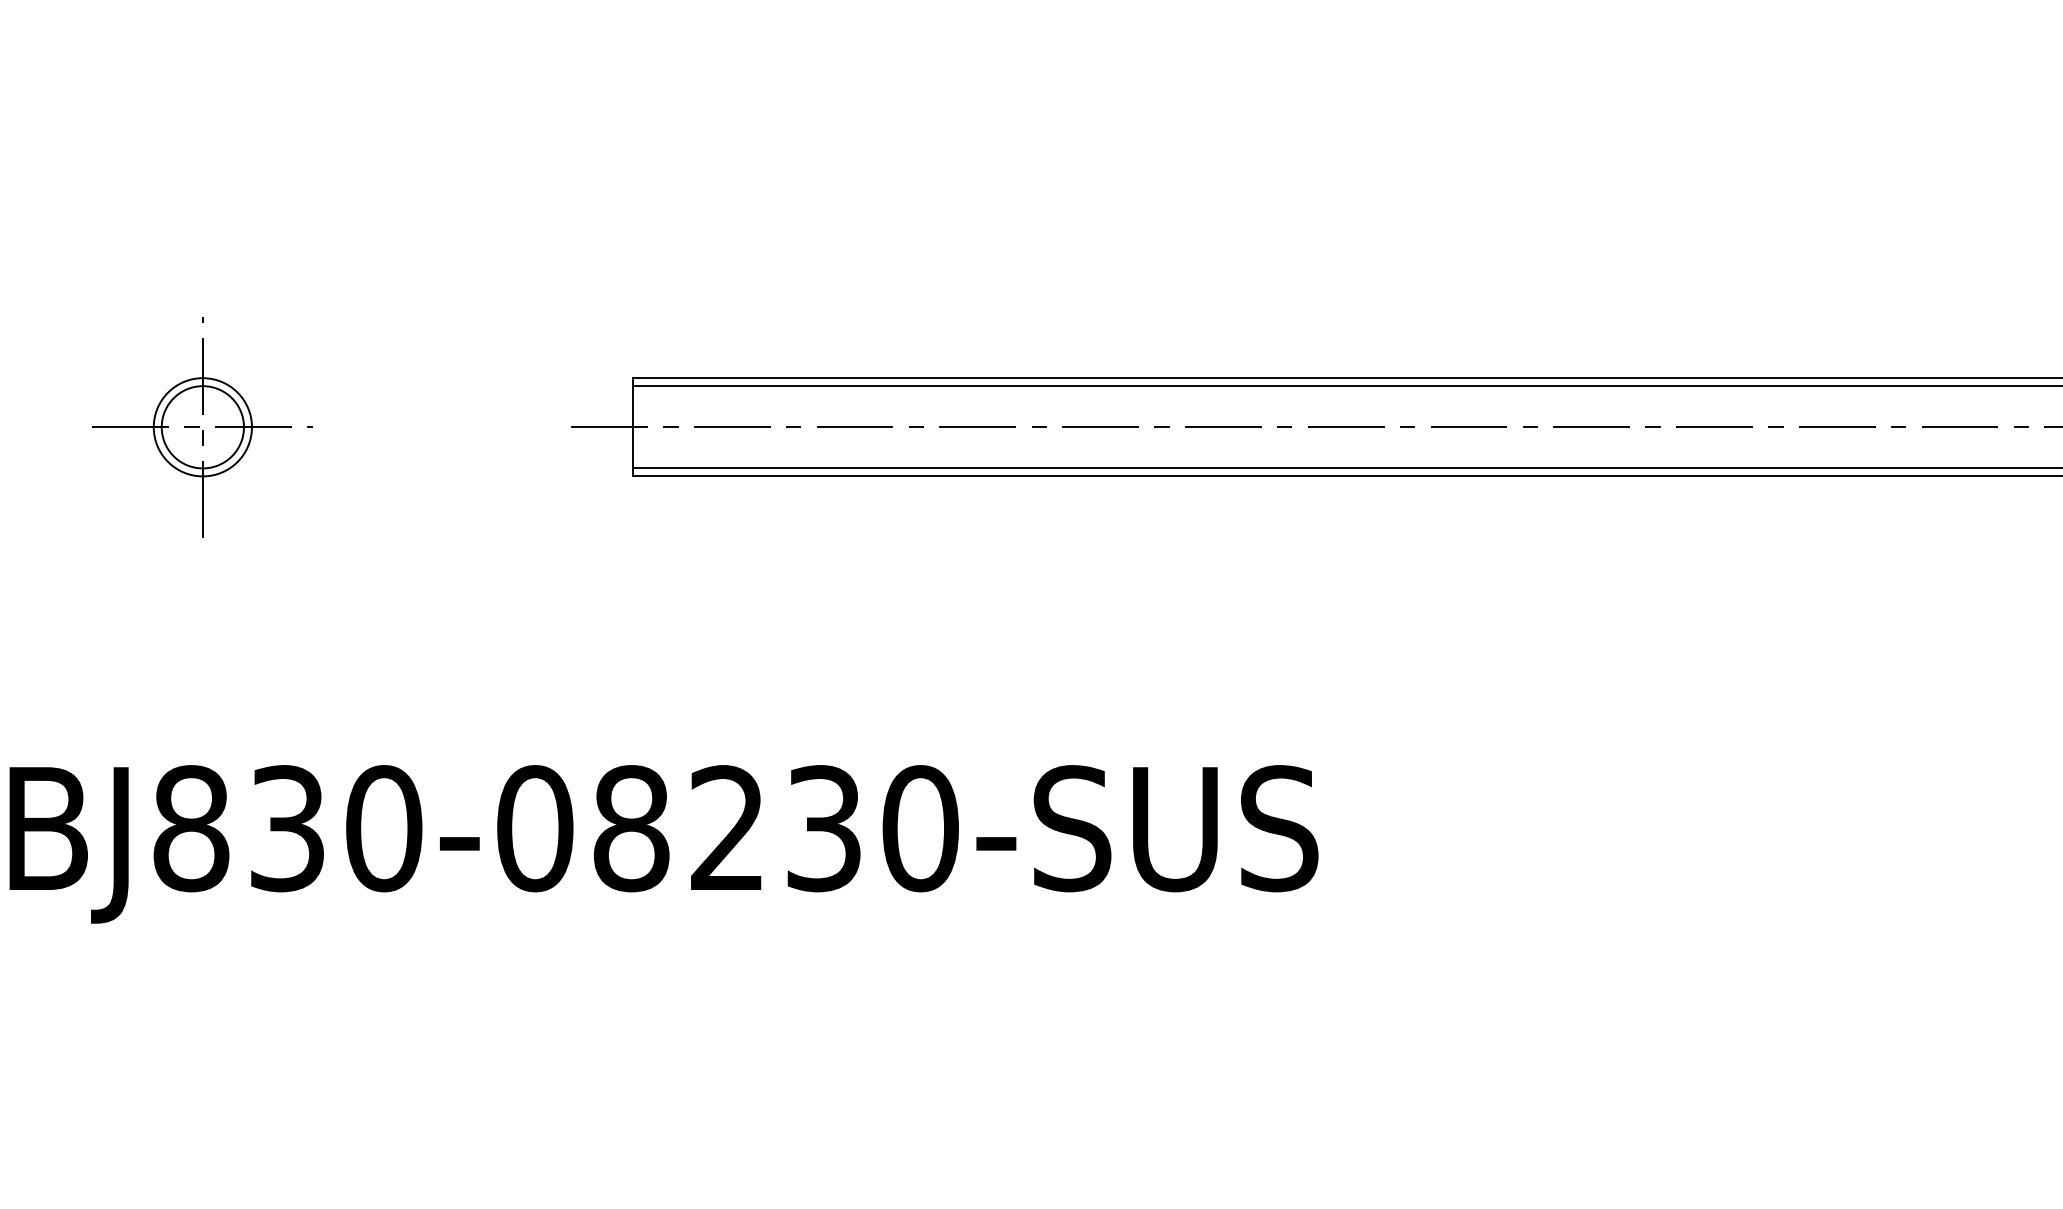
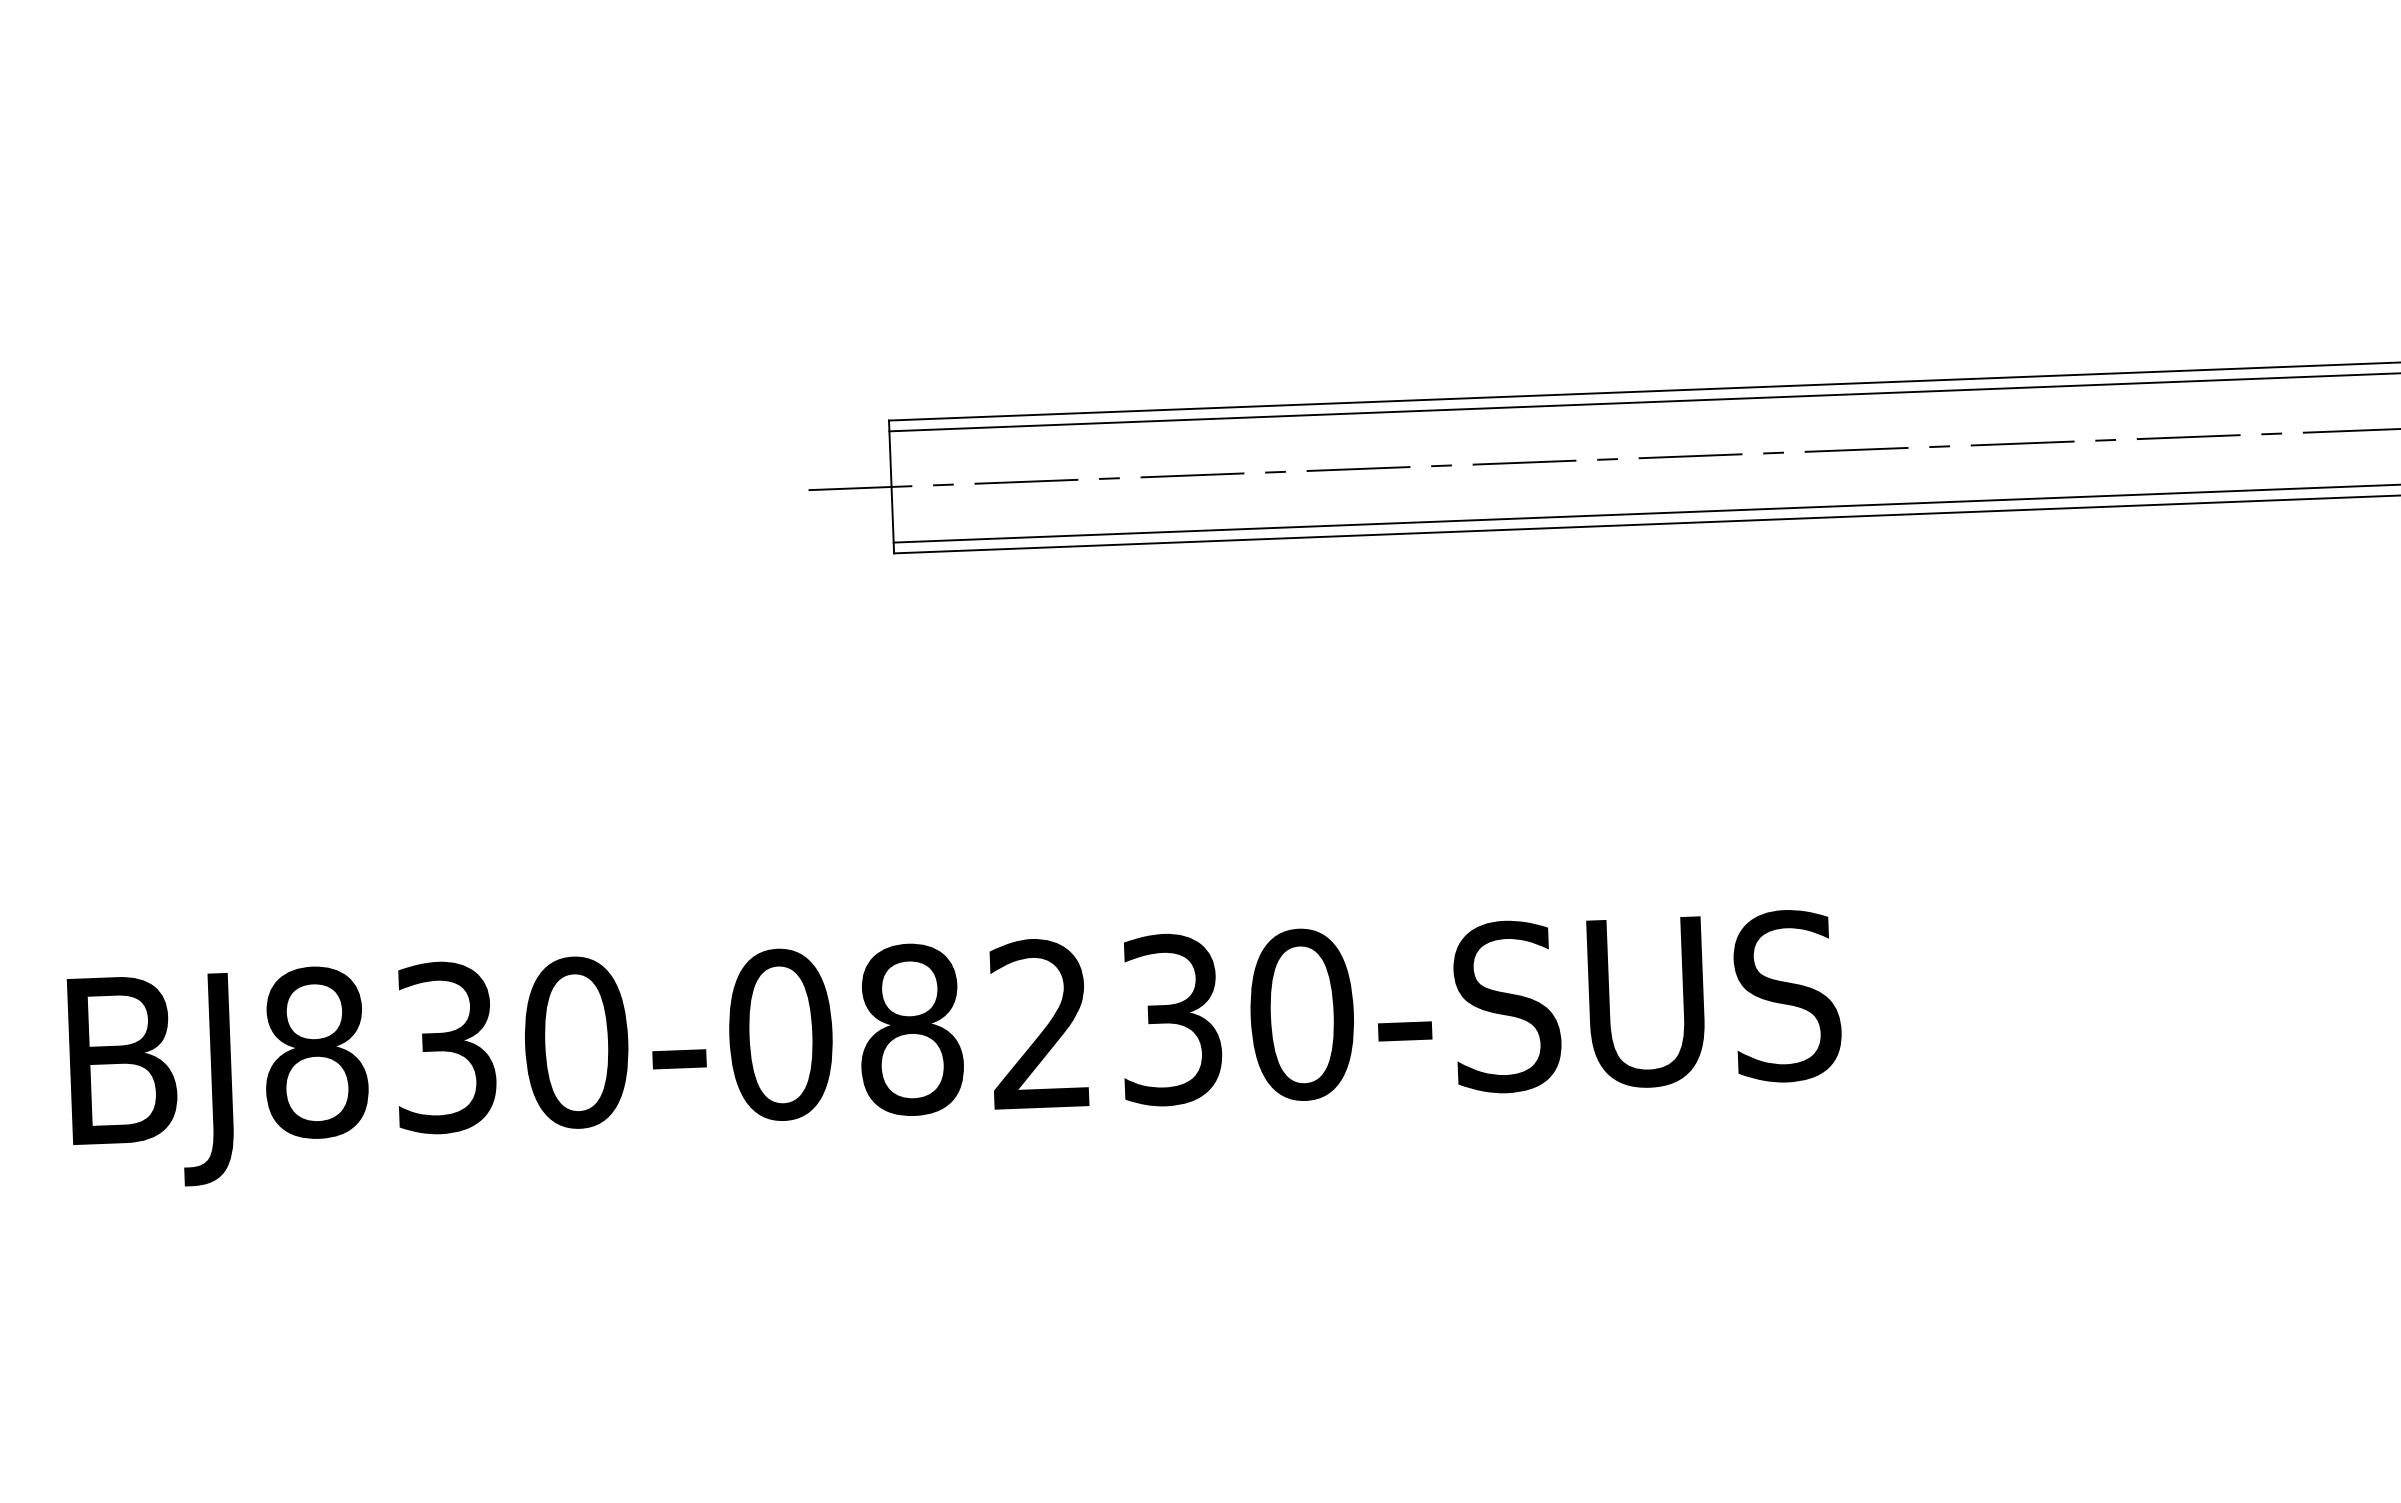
part: (202, 427) -> (309, 509), removed

